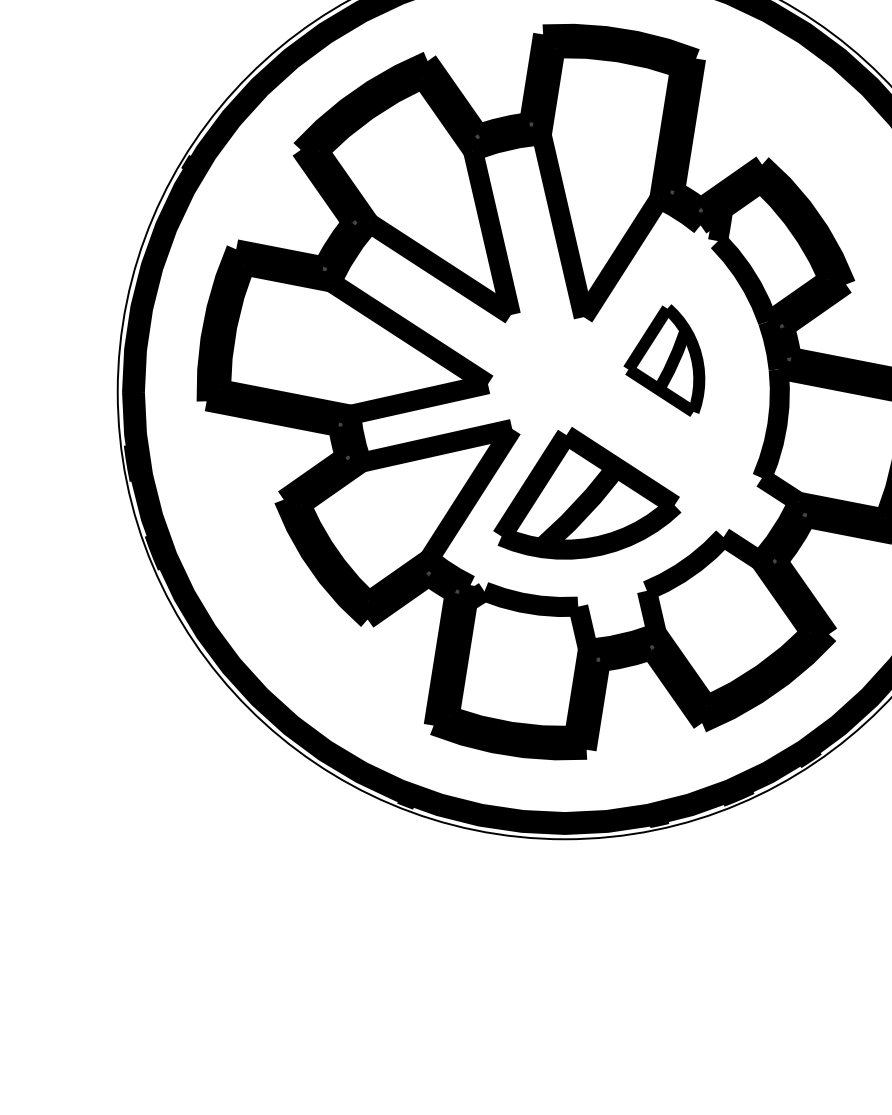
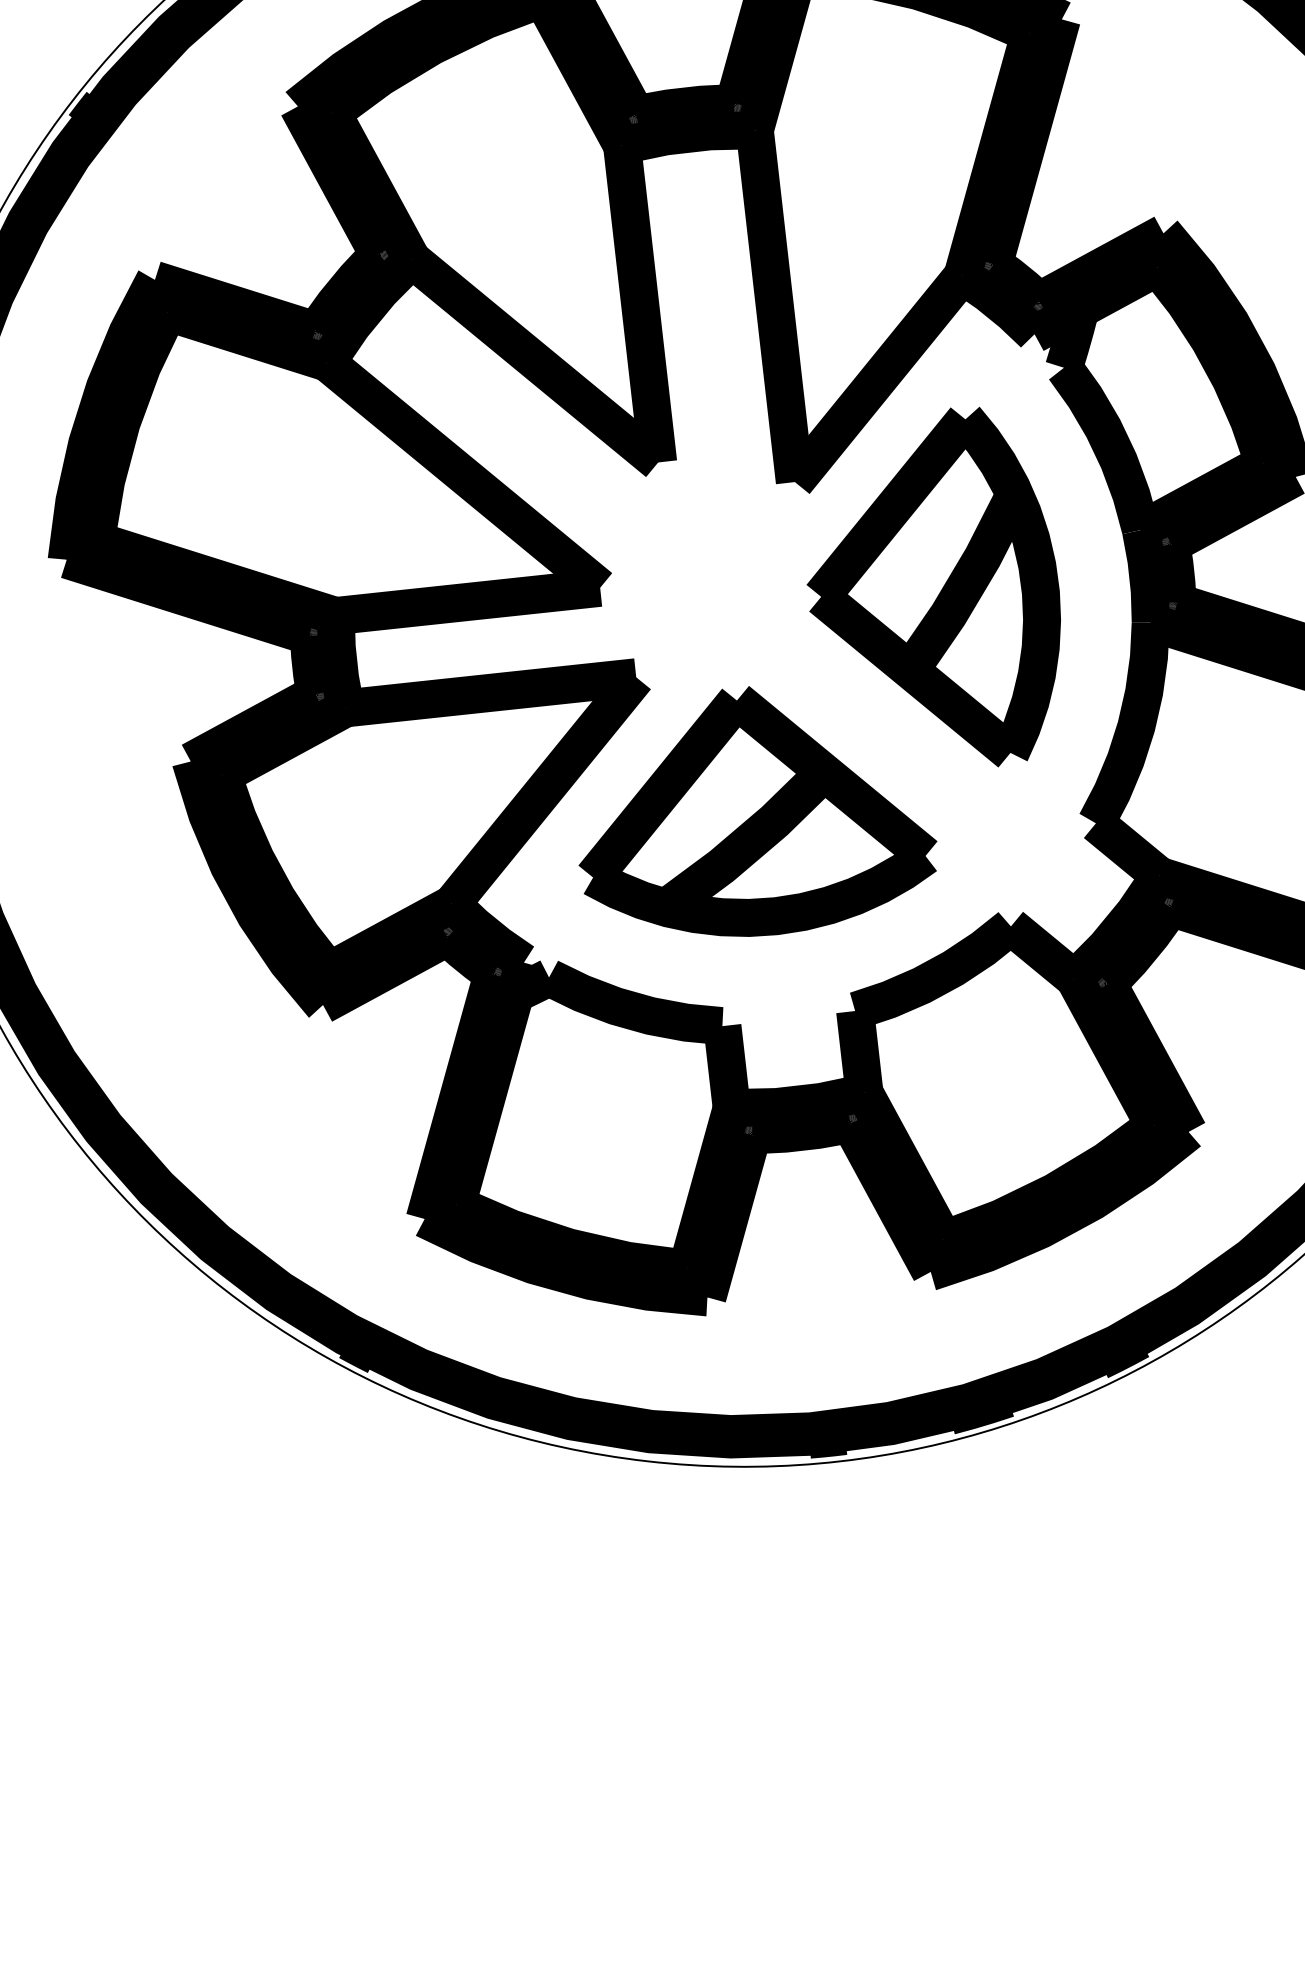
part: (664, 360) -> (937, 581), size x1.67

